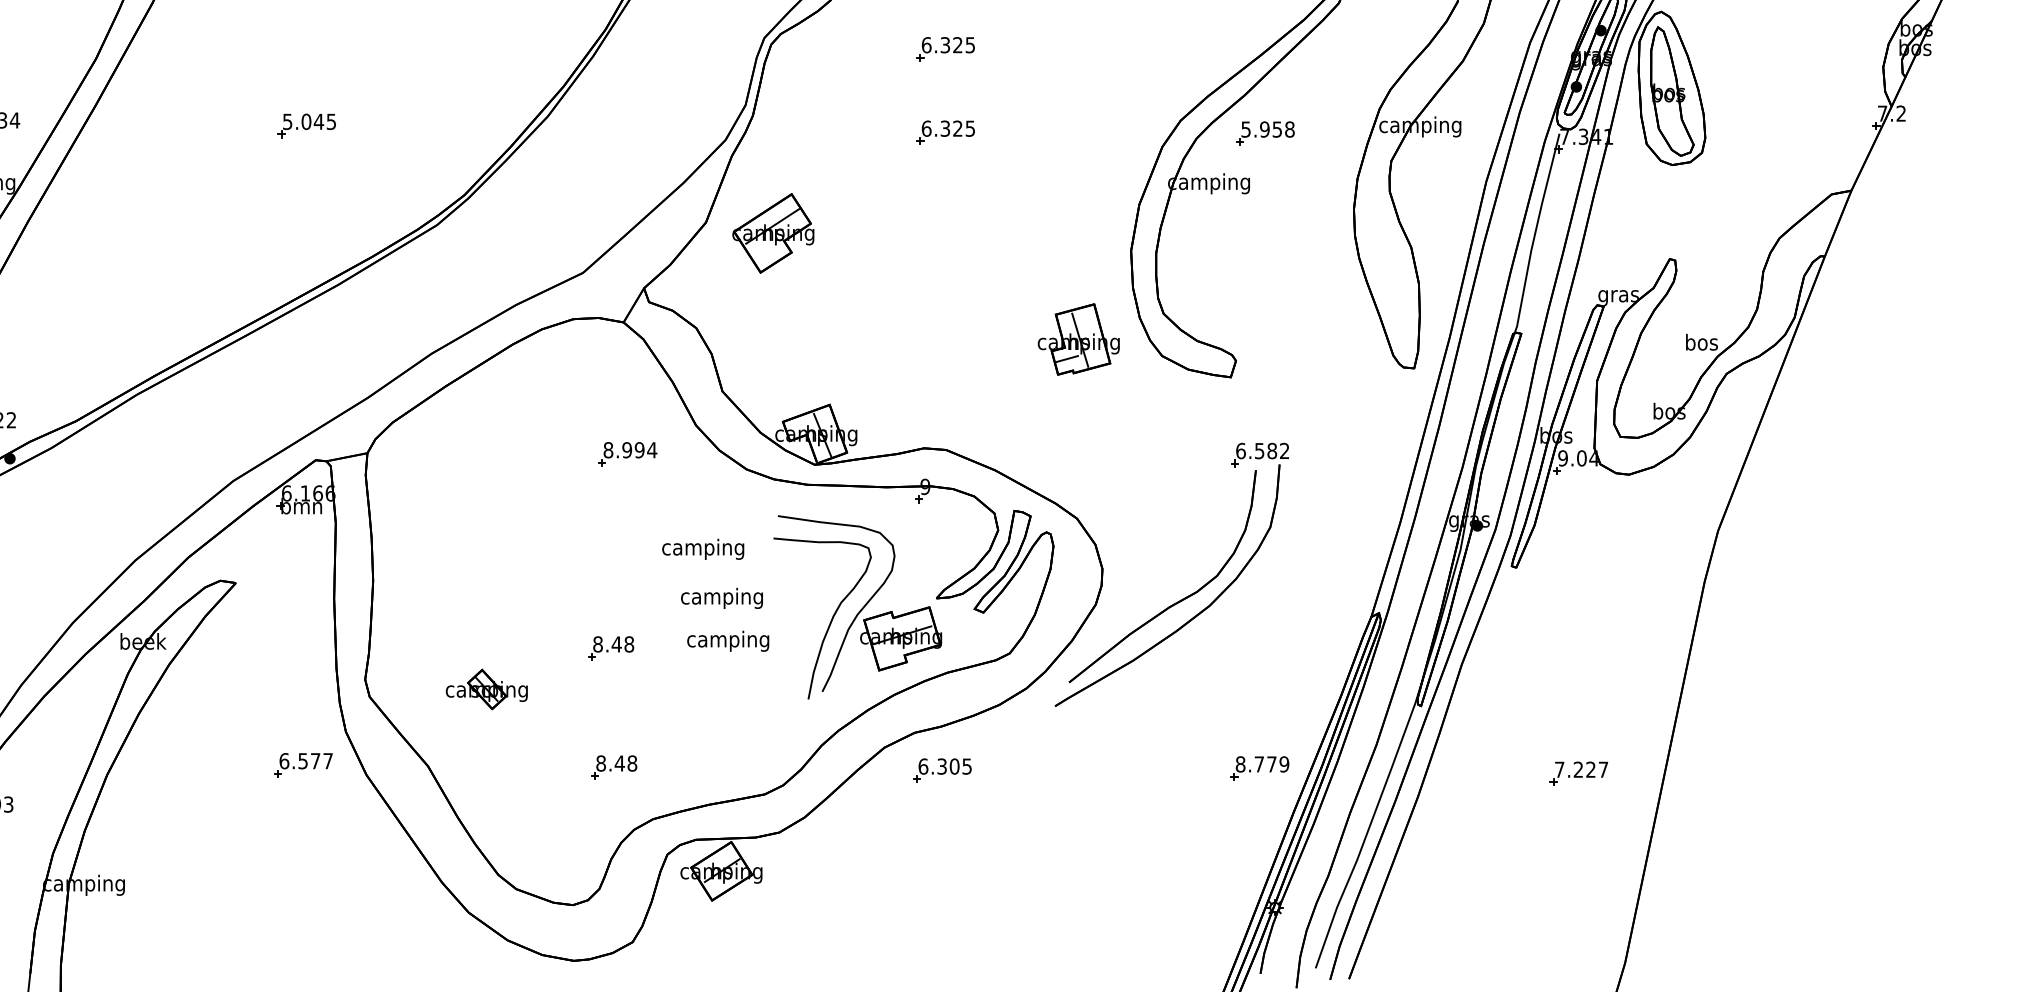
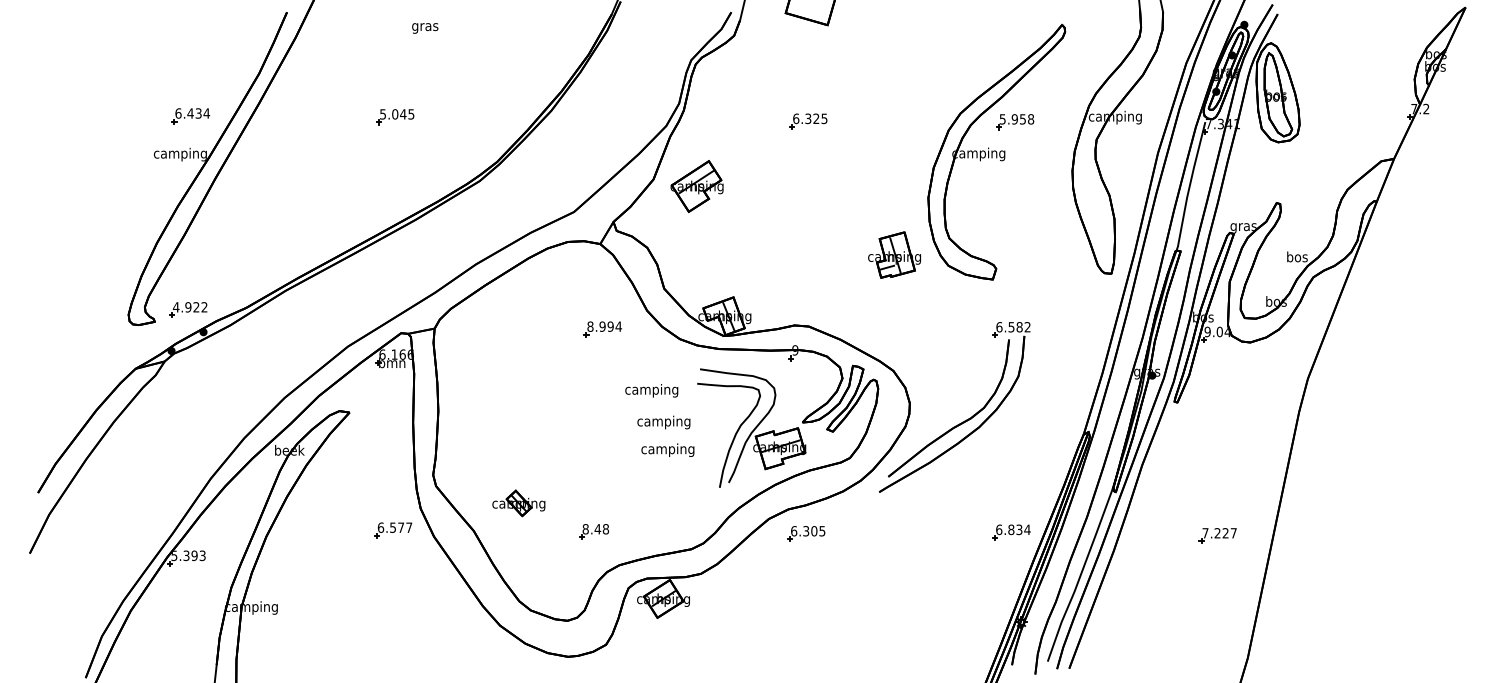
part: (945, 49) -> (808, 67), removed
part: (611, 647) -> (592, 454), removed
part: (486, 689) -> (518, 503), moved
text: (1262, 763) -> (1013, 529), 8.779 -> 6.834

